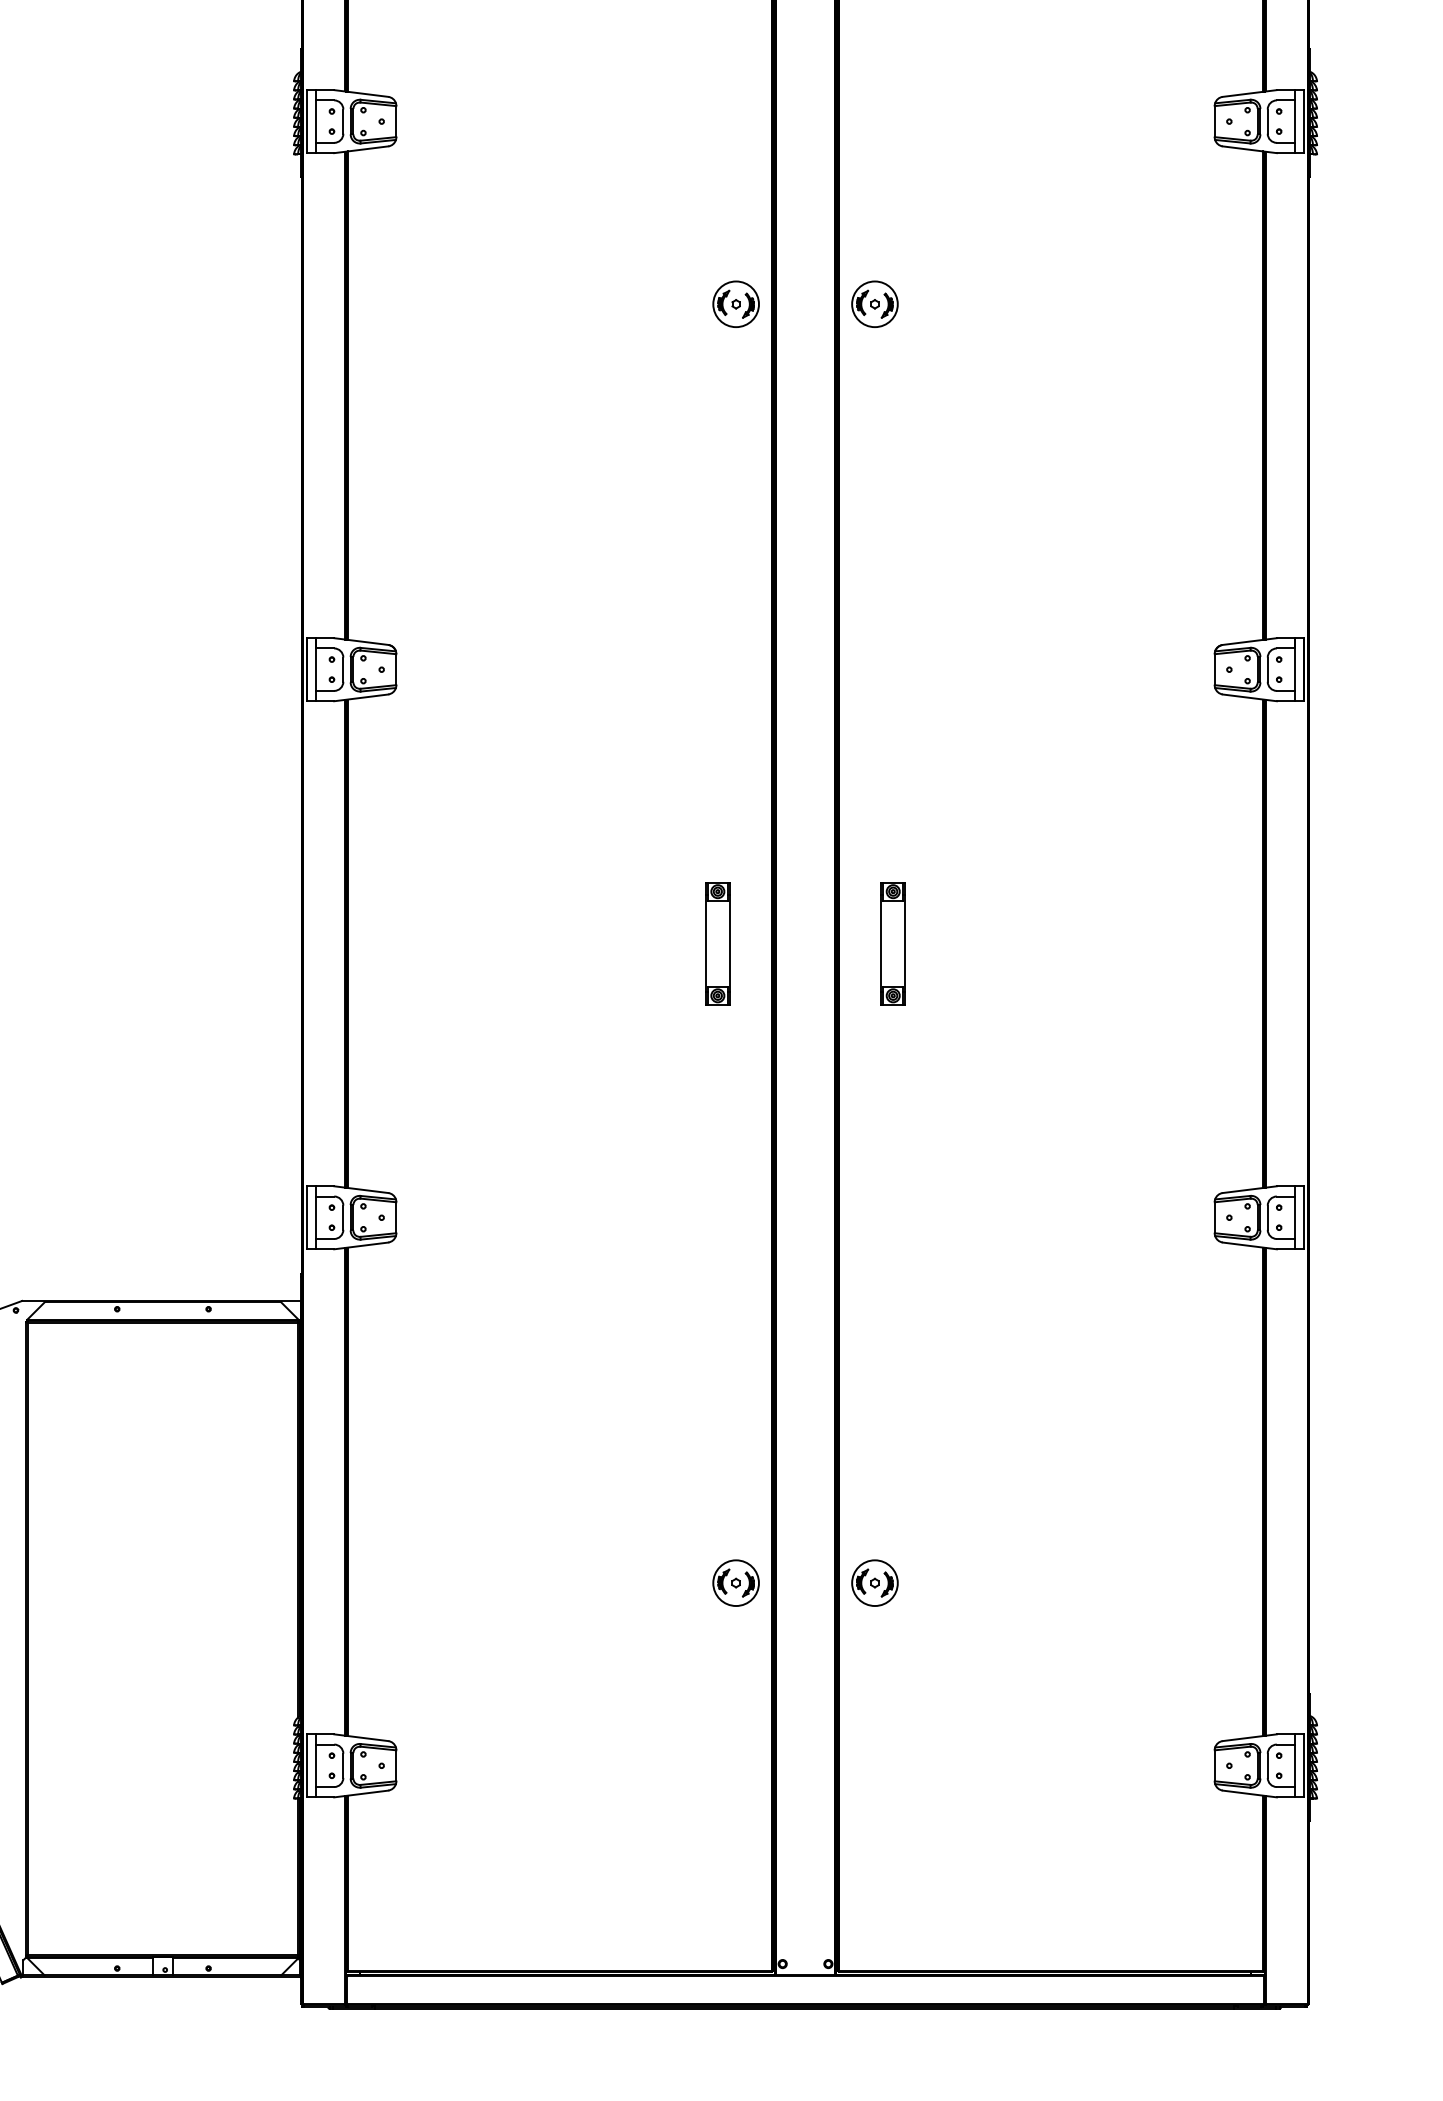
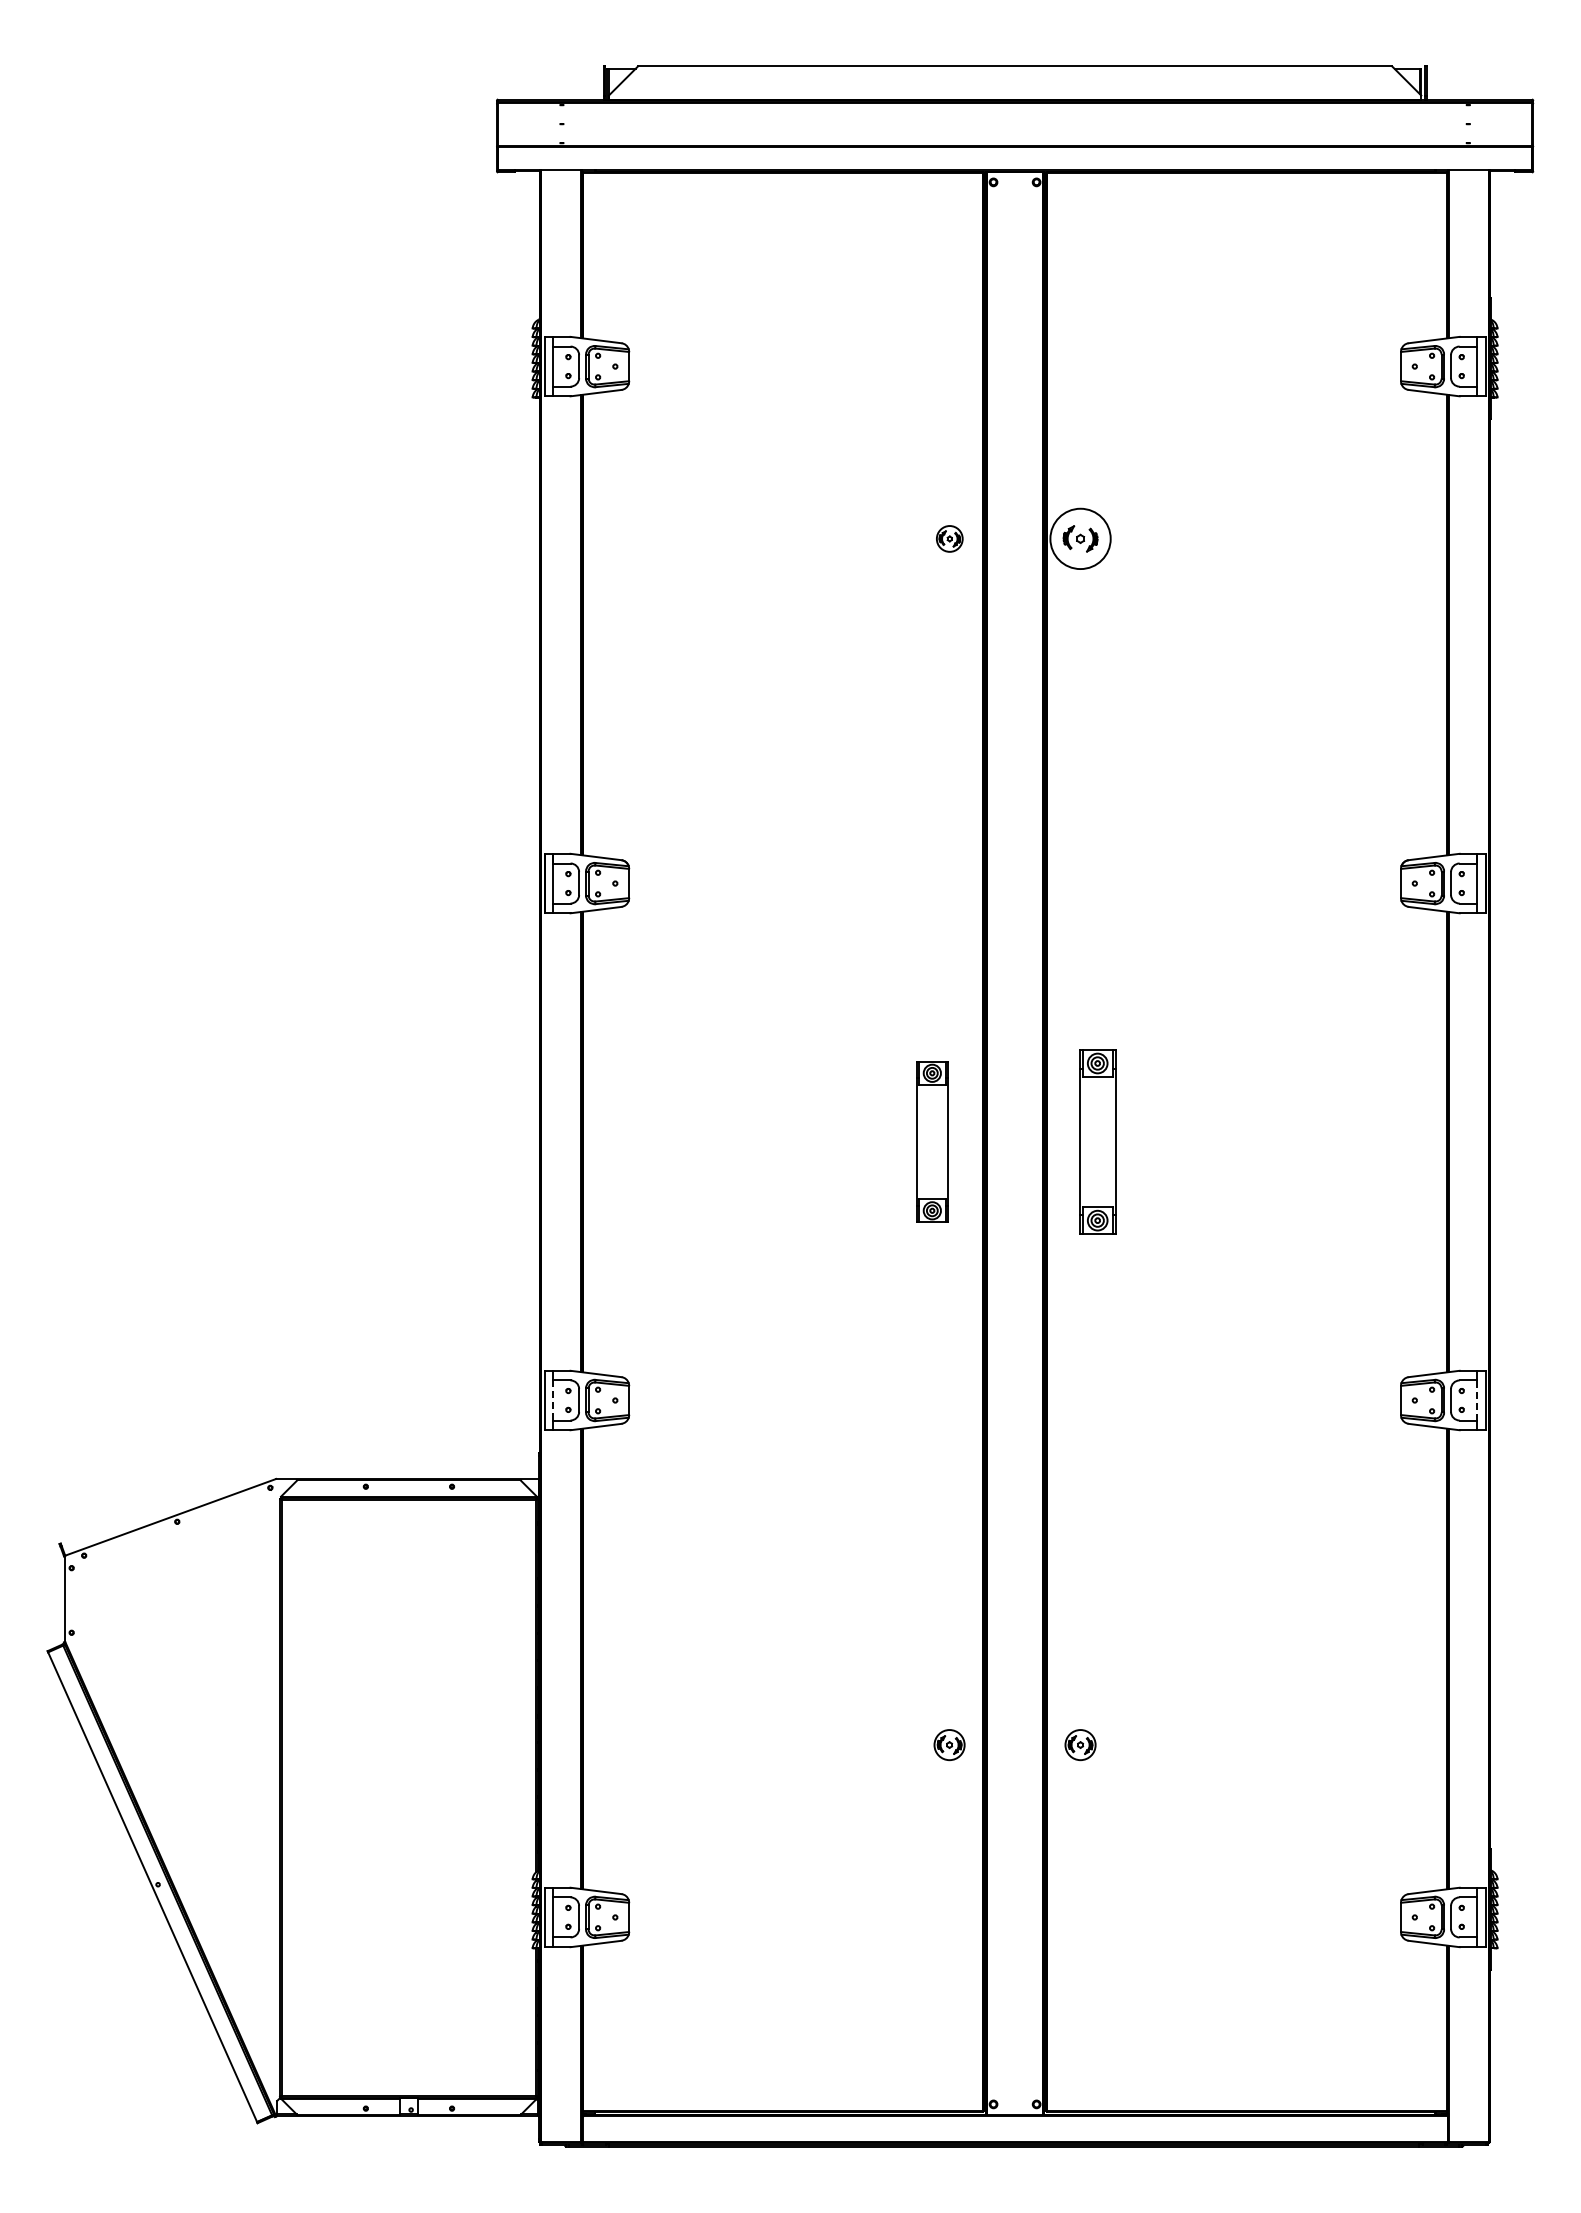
part: (736, 303) -> (949, 538), size x0.6
circle: (874, 303) -> (1080, 538), size x1.4
part: (717, 943) -> (932, 1141), size x1.4
part: (892, 943) -> (1097, 1141), size x1.6
line: (1294, 1216) -> (1476, 1399), solid -> dashed
line: (316, 1217) -> (553, 1400), solid -> dashed
part: (736, 1582) -> (949, 1744), size x0.7
part: (874, 1582) -> (1080, 1744), size x0.7

